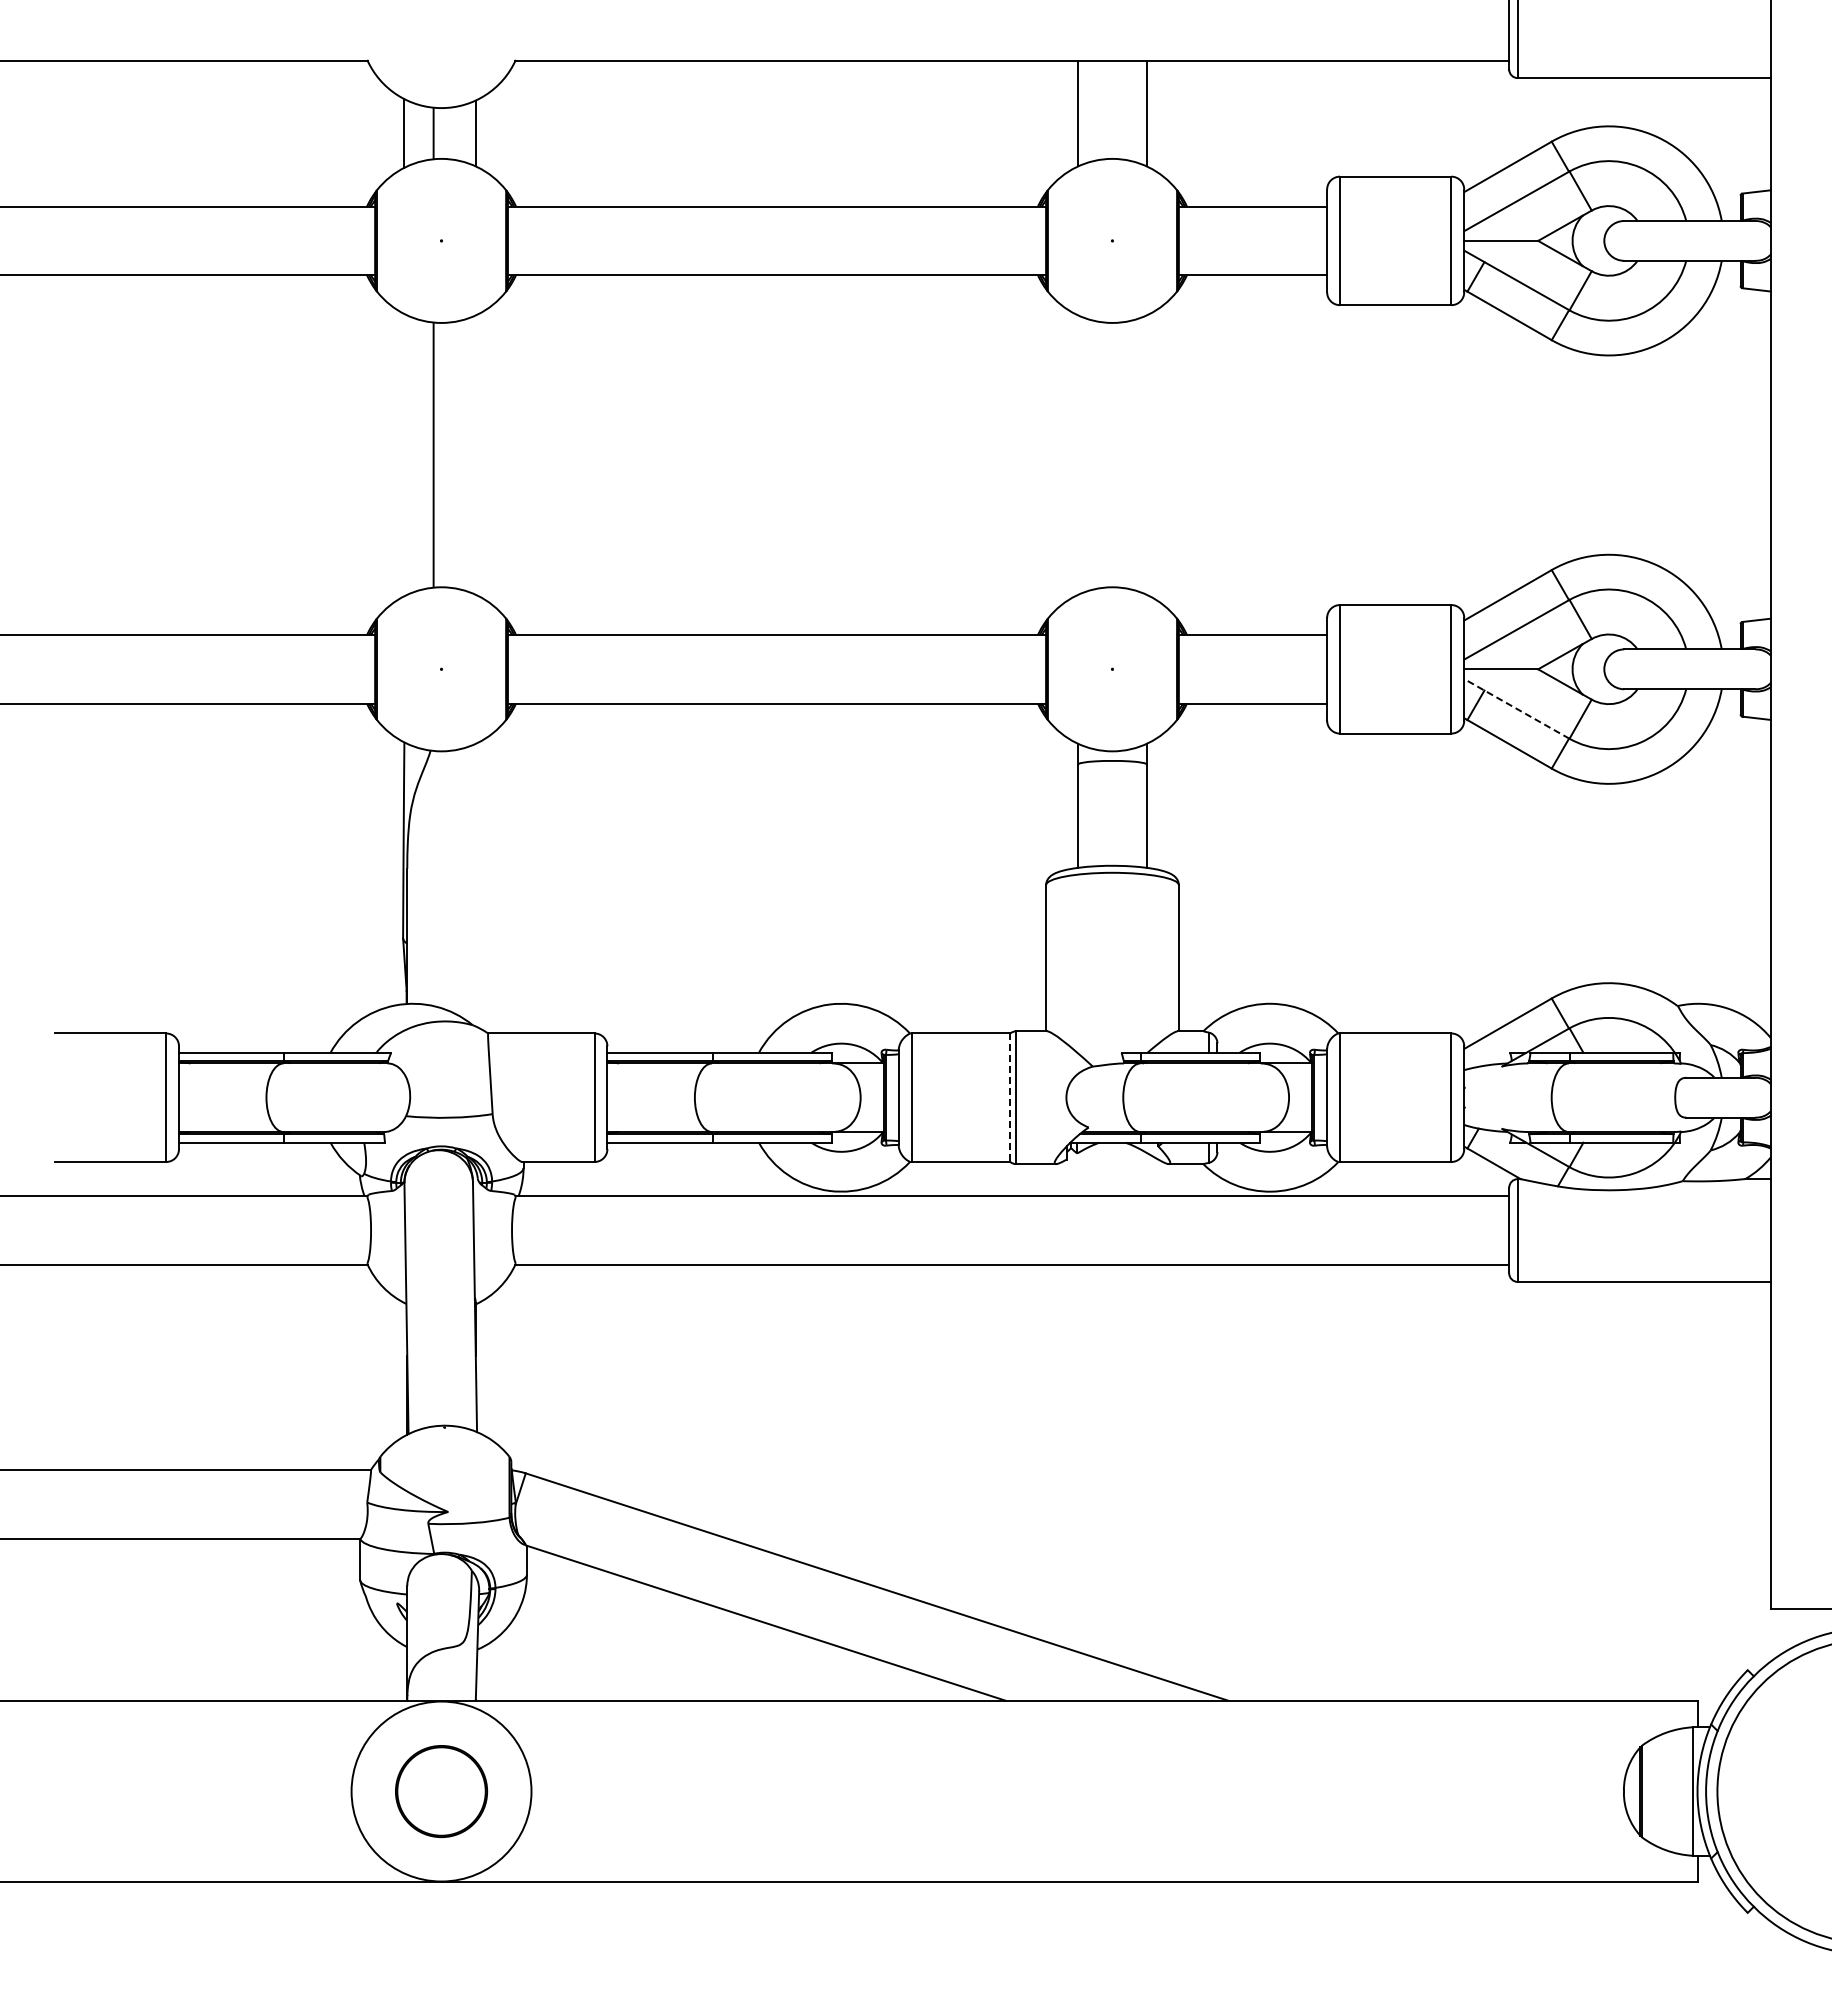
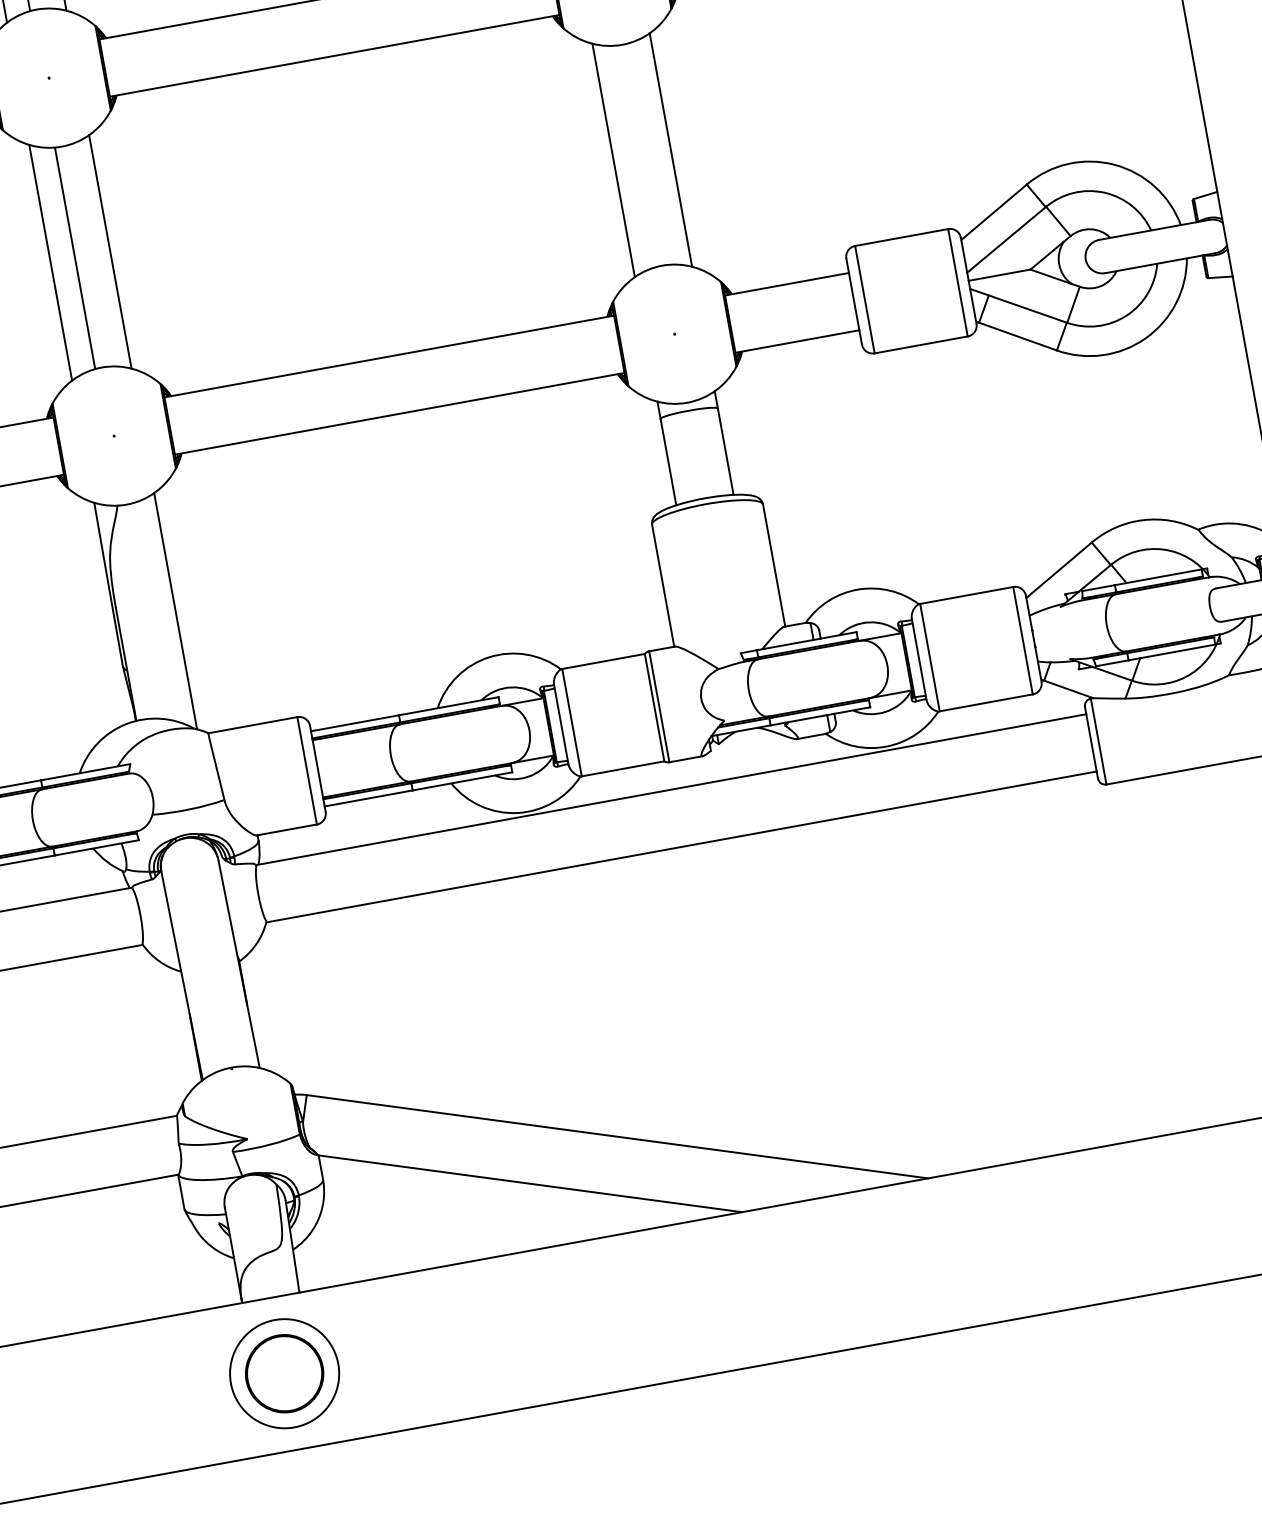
line: (475, 454) -> (109, 251), added
line: (1078, 454) -> (613, 159), added
line: (1146, 454) -> (670, 149), added
line: (404, 455) -> (50, 263), added
line: (1516, 708) -> (1018, 305), dashed -> solid
line: (475, 884) -> (175, 610), added
line: (1010, 1098) -> (654, 708), dashed -> solid
circle: (441, 1791) -> (284, 1373), size x0.71

